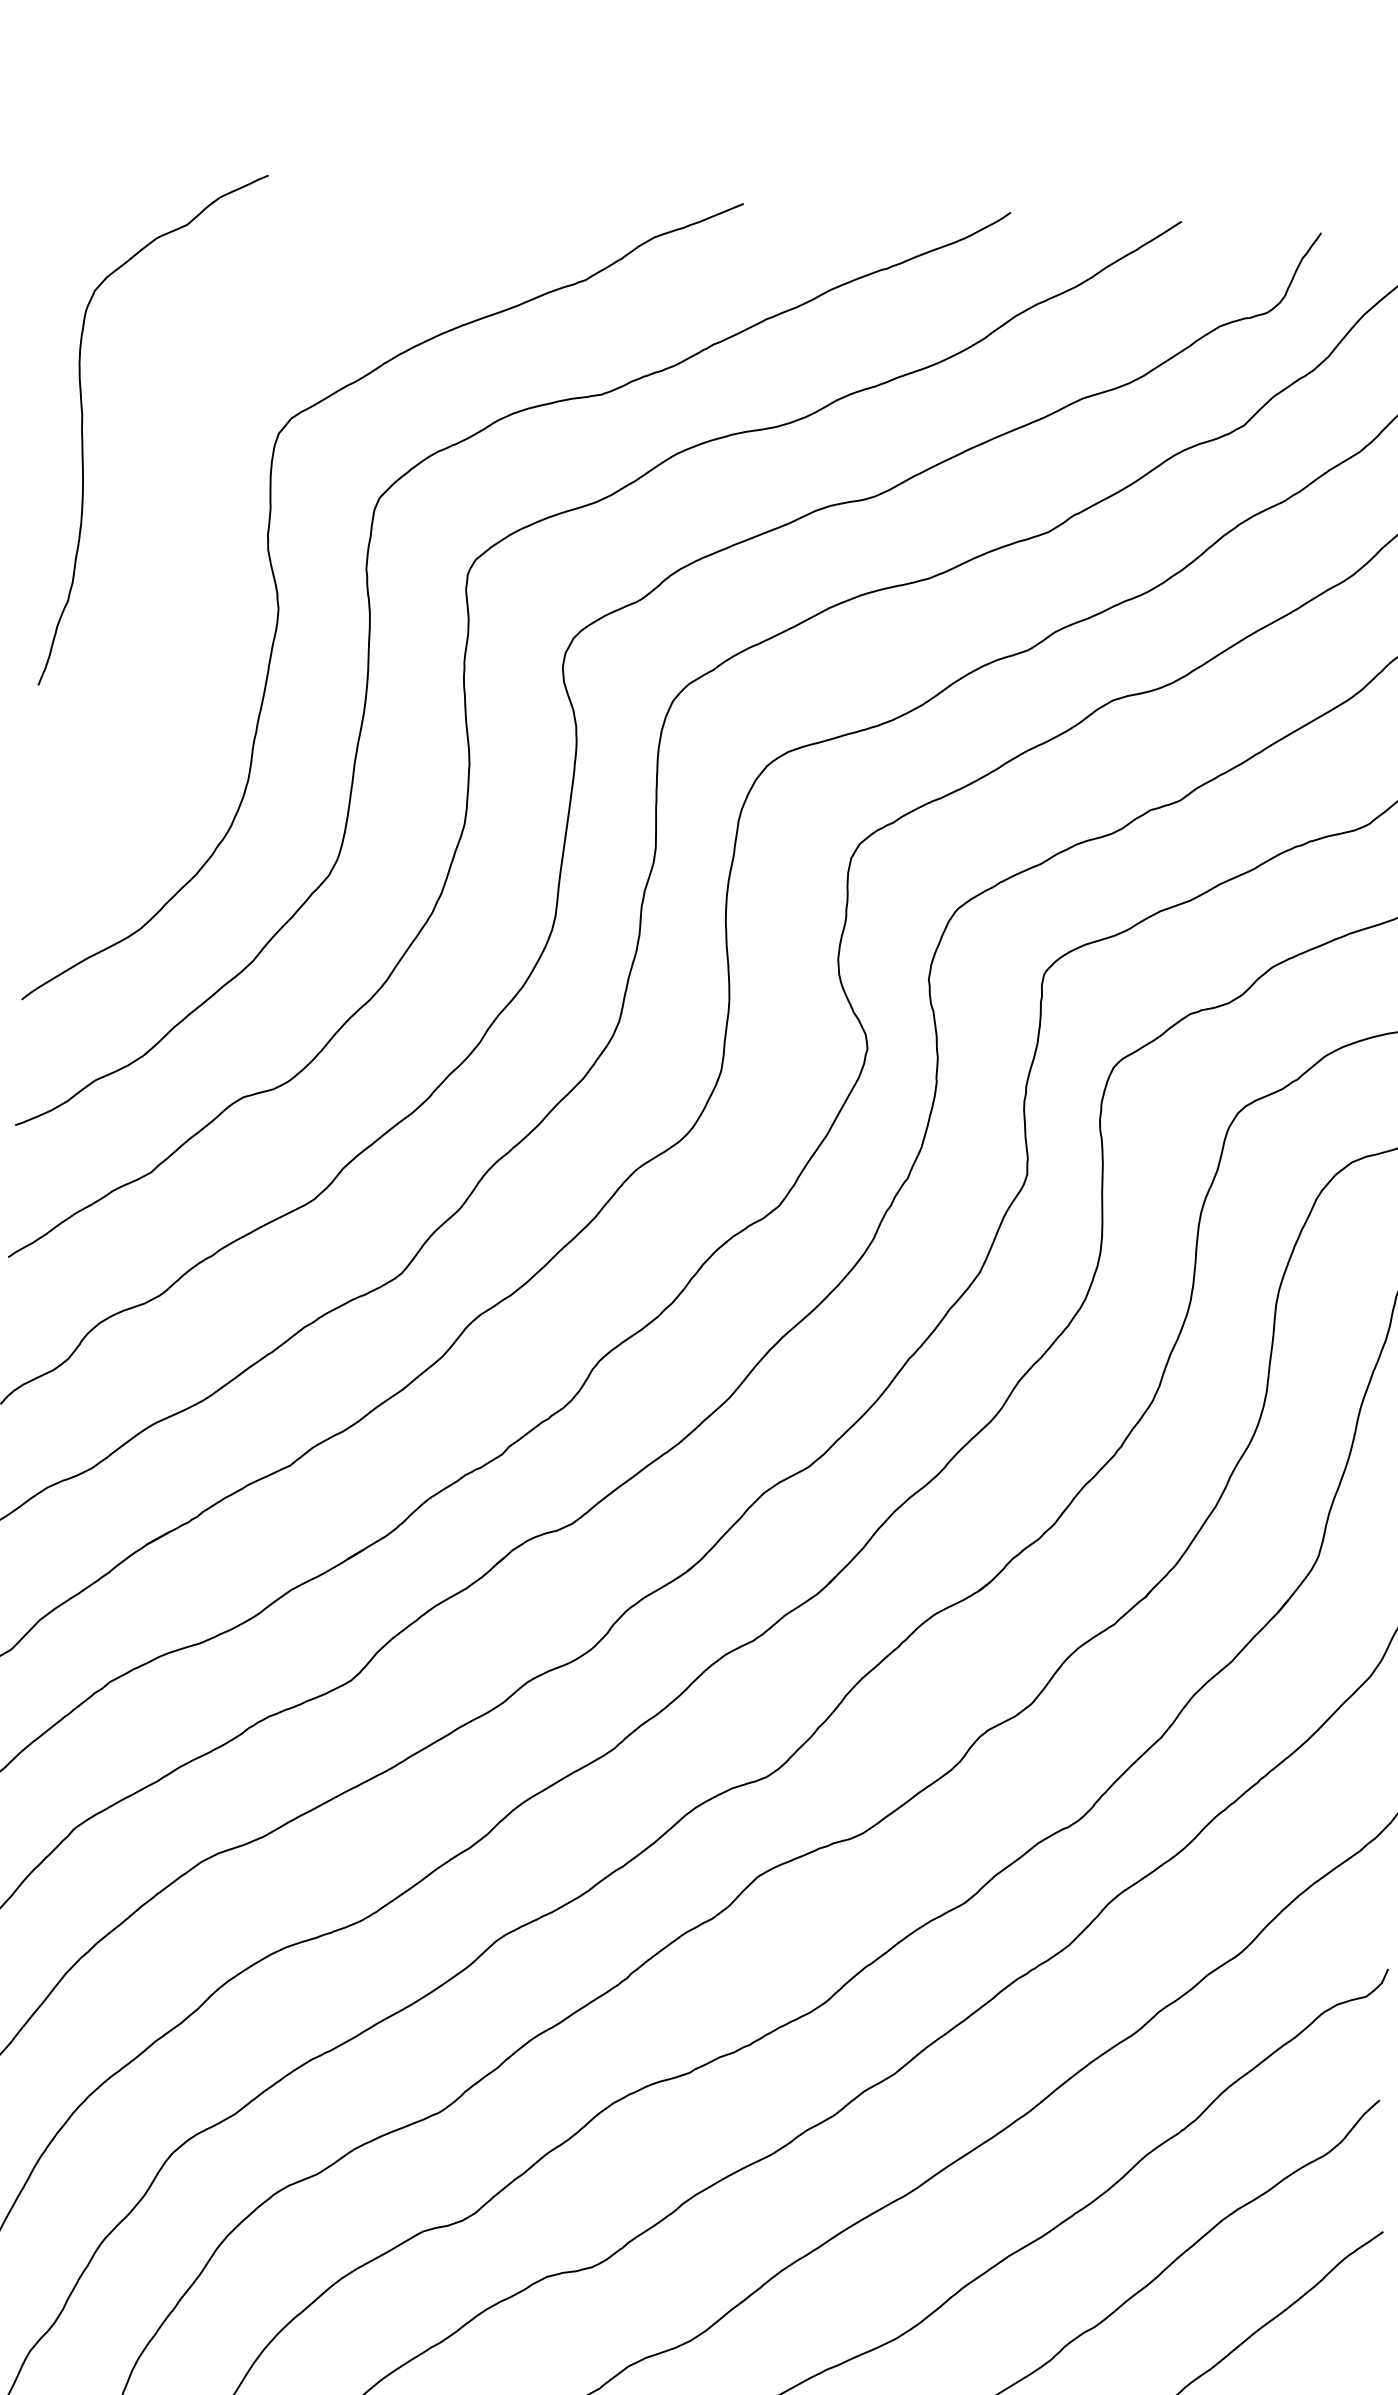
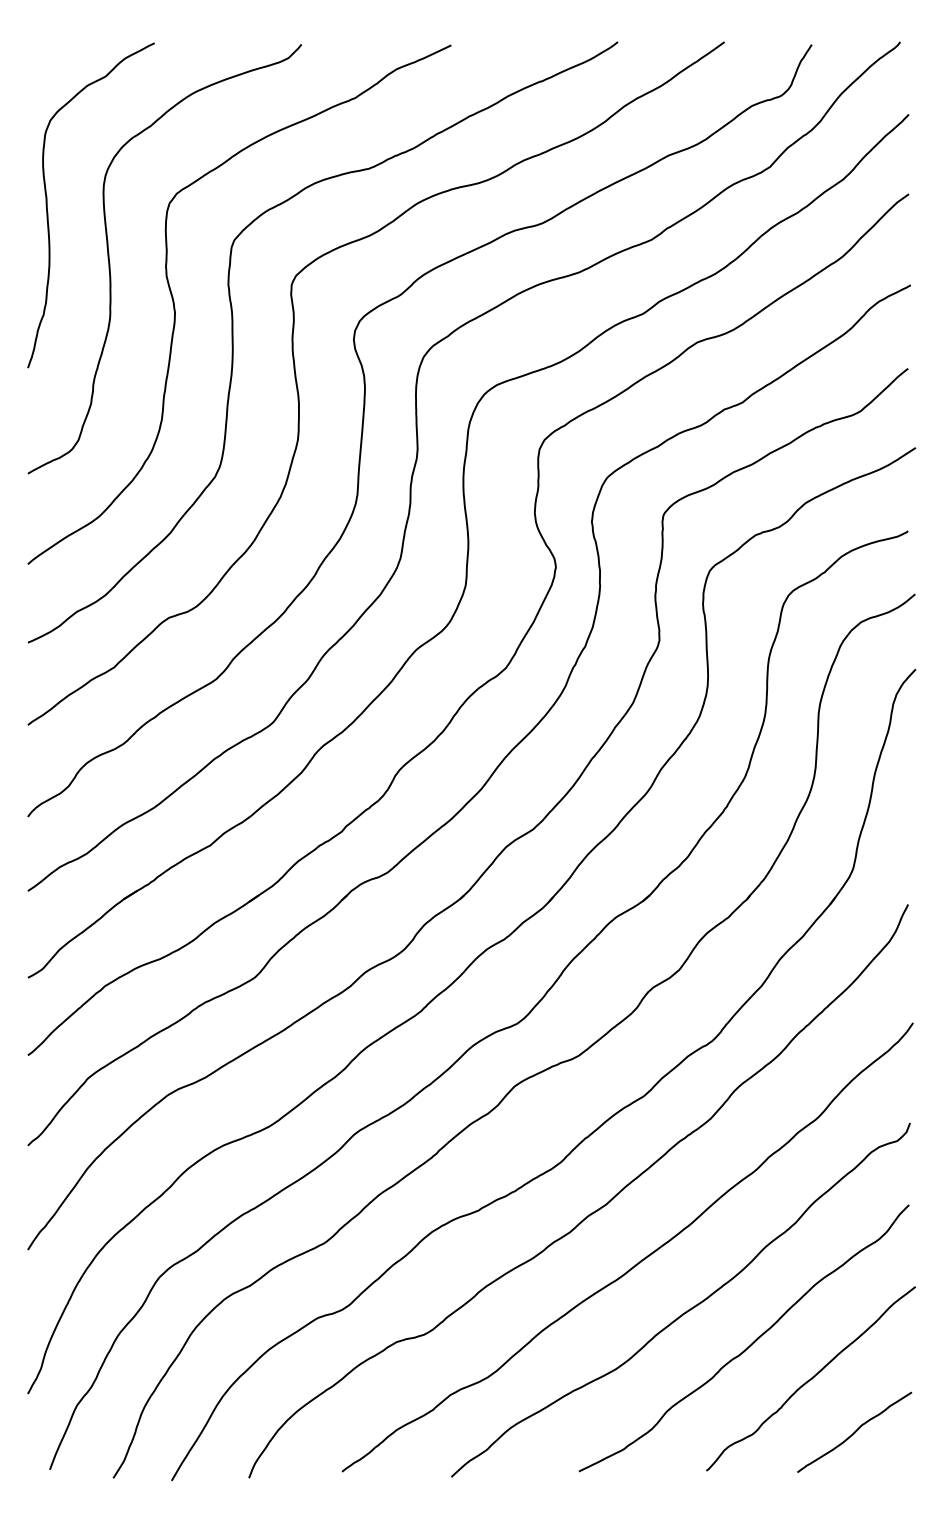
curve: (179, 524) -> (110, 263), added

